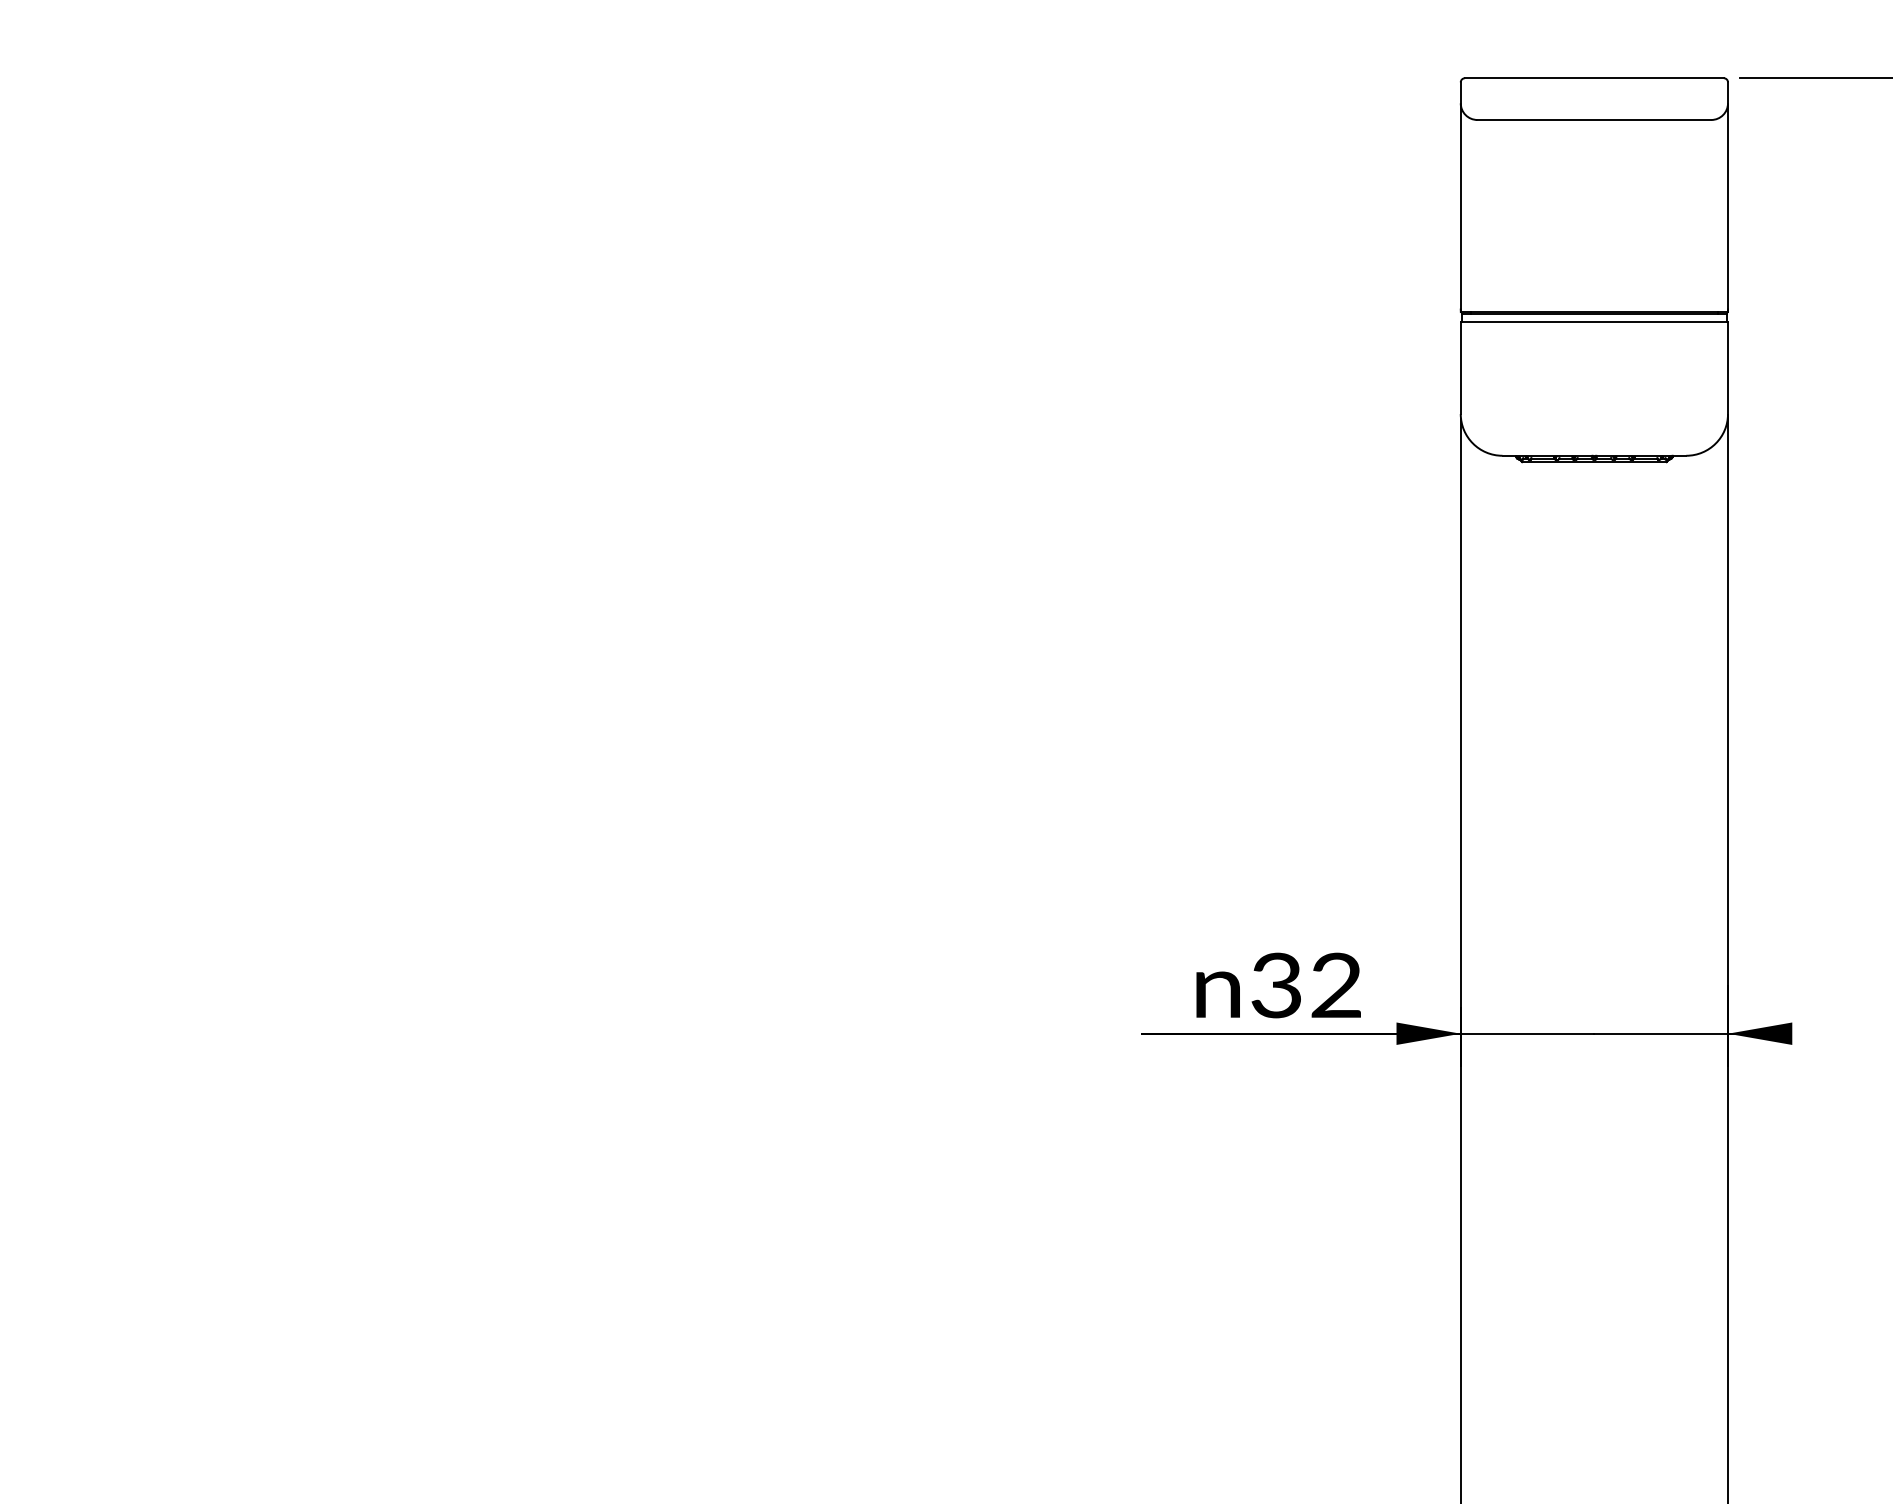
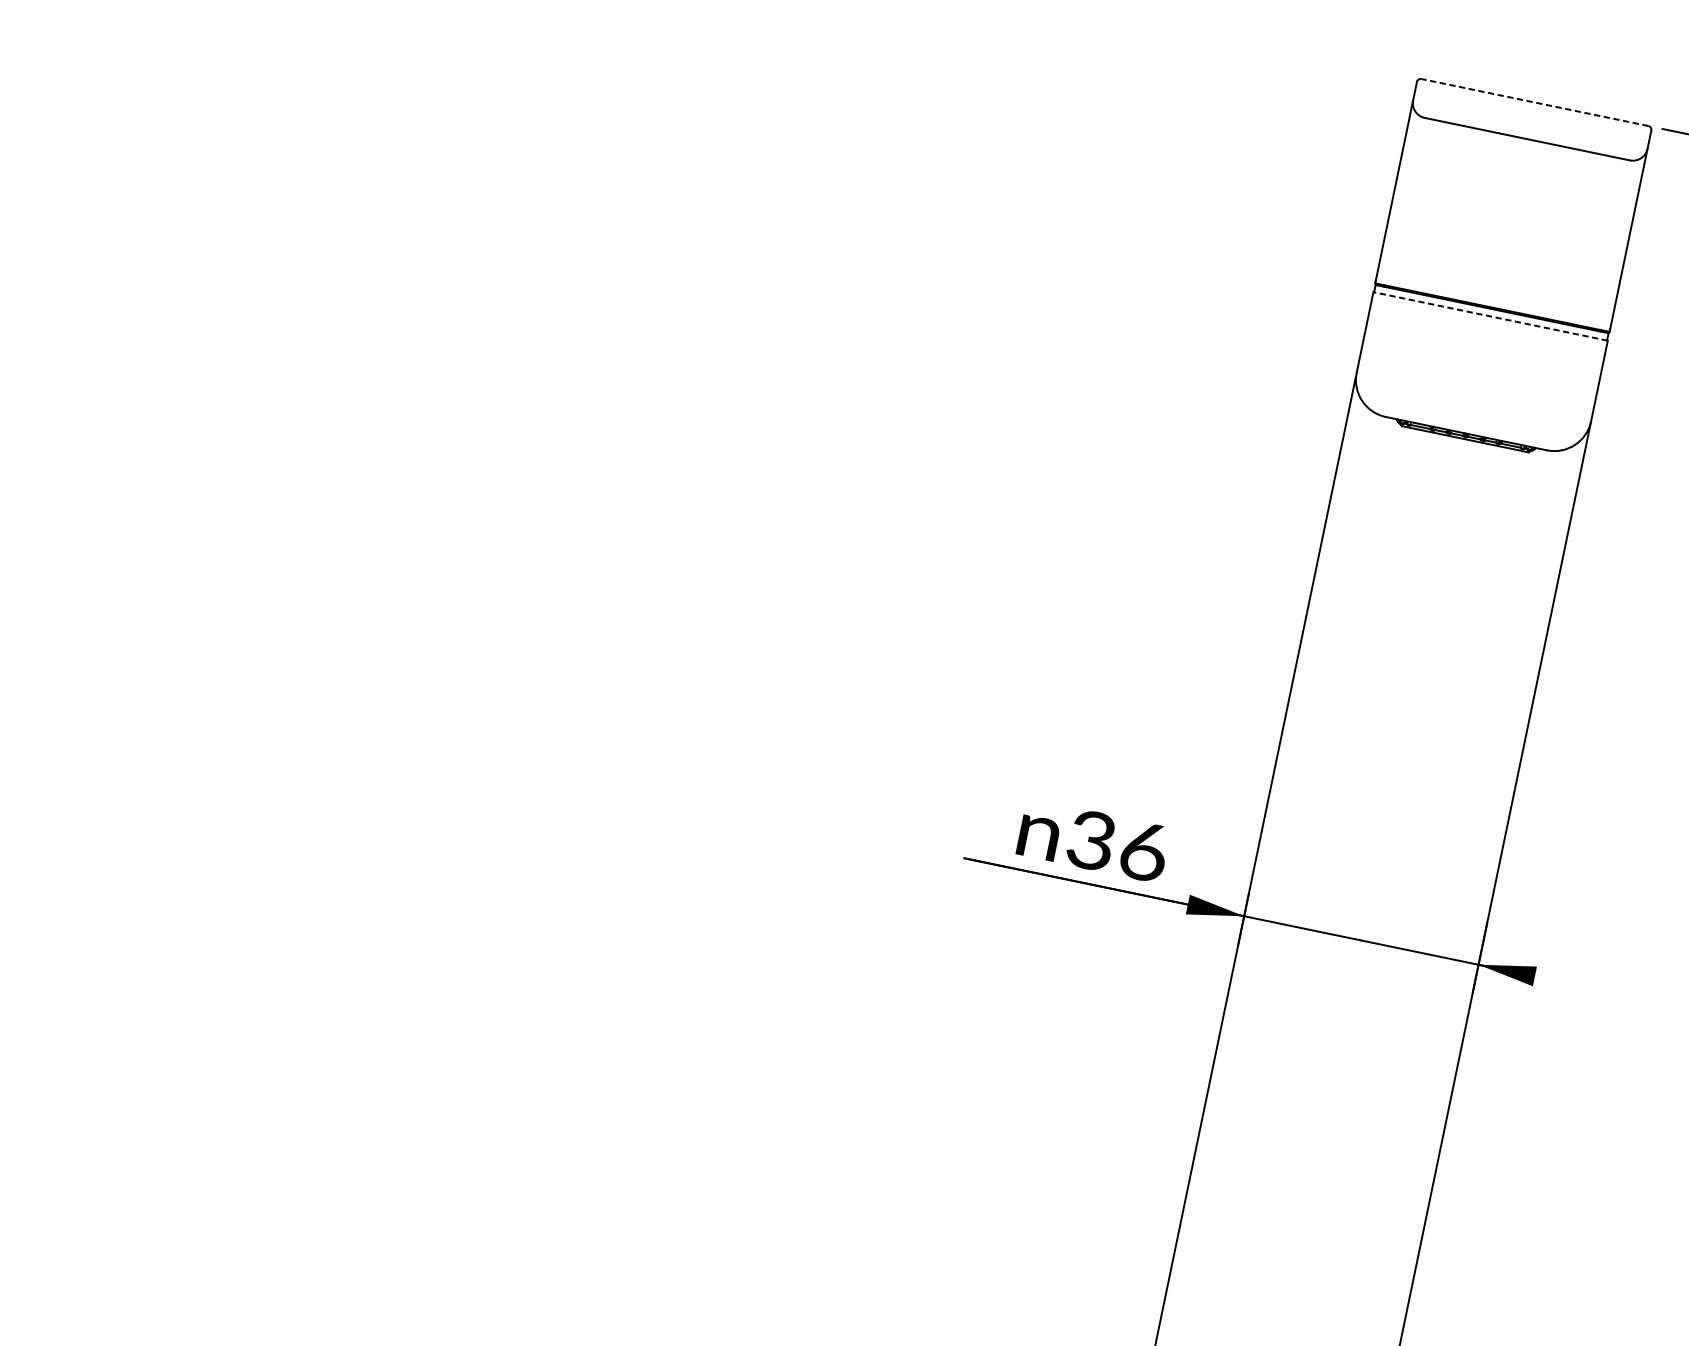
line: (1593, 78) -> (1534, 102), solid -> dashed
line: (1594, 322) -> (1490, 316), solid -> dashed
text: (1336, 985) -> (1143, 851), 32 -> 36

